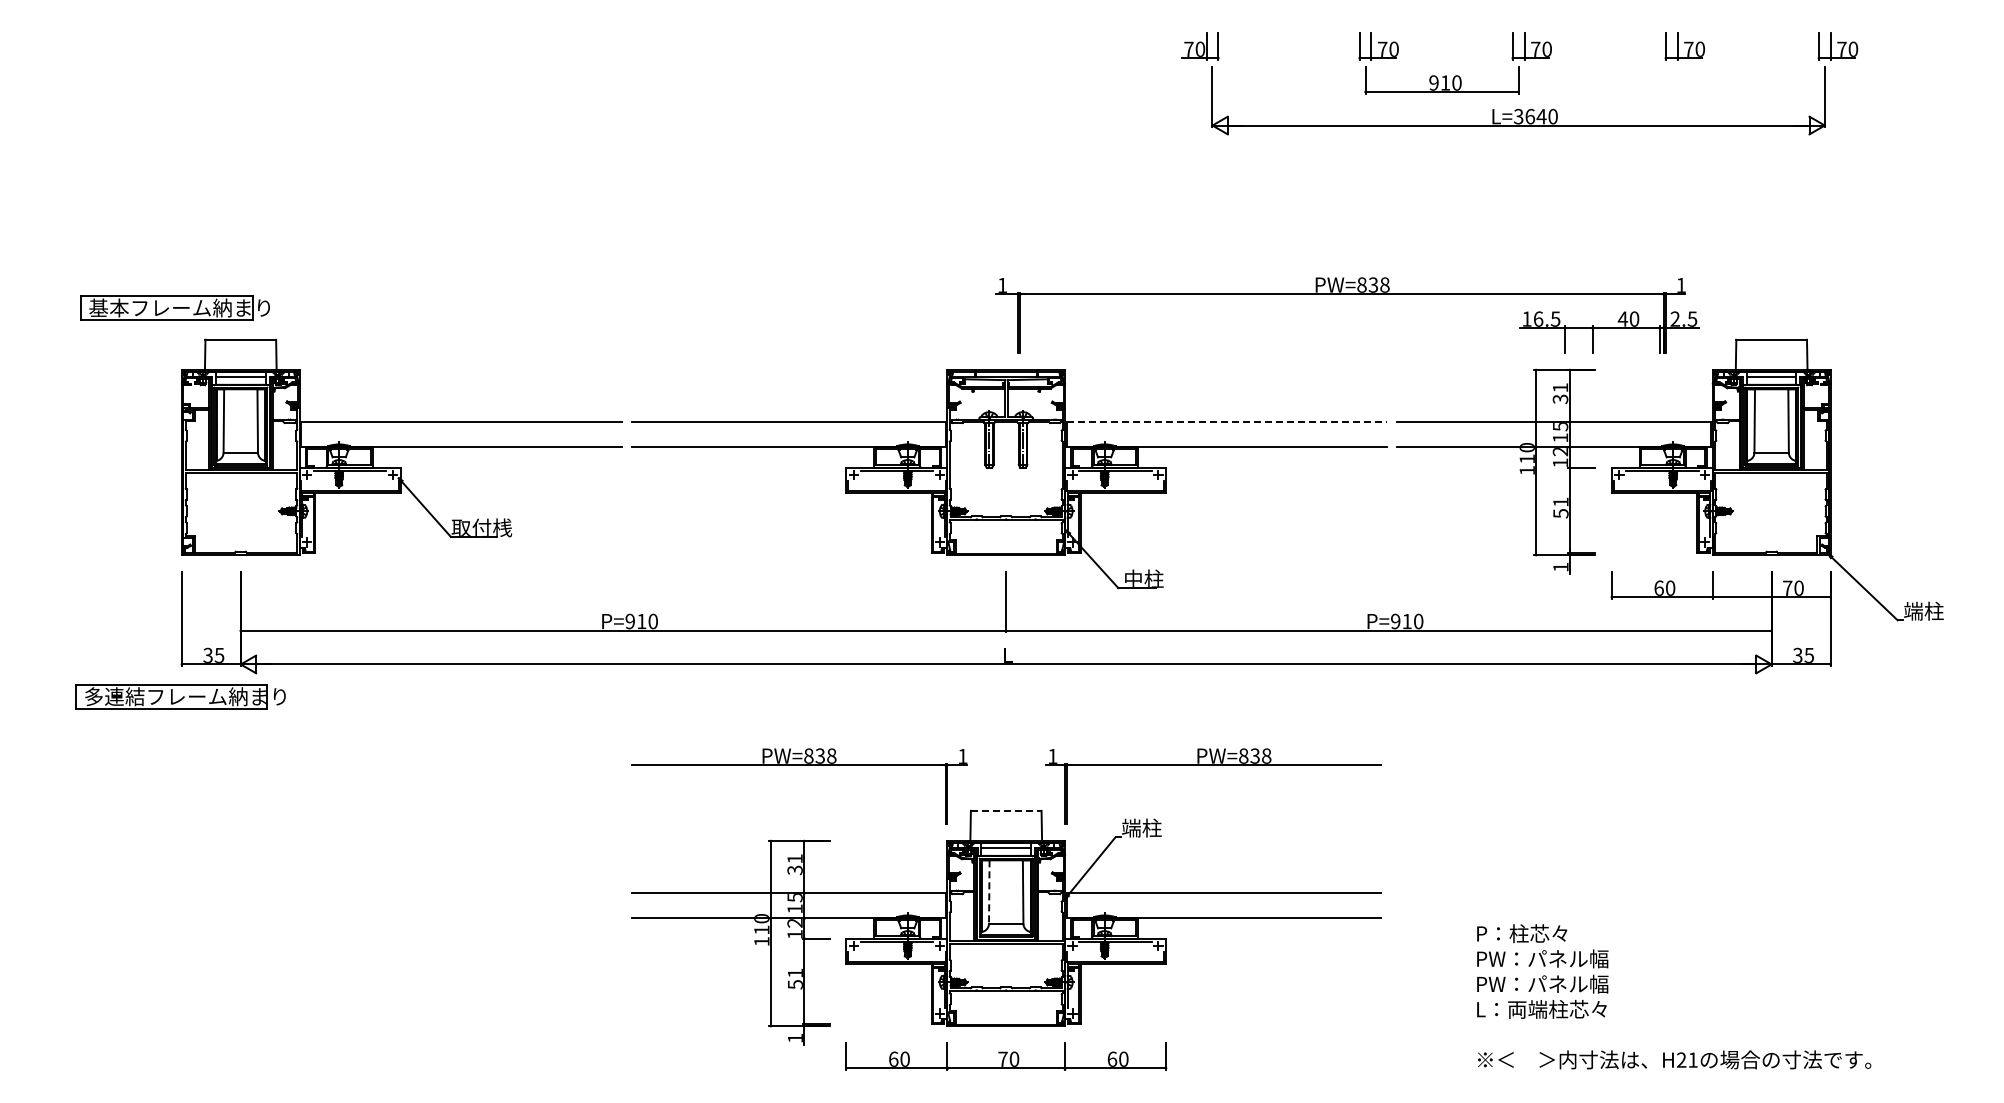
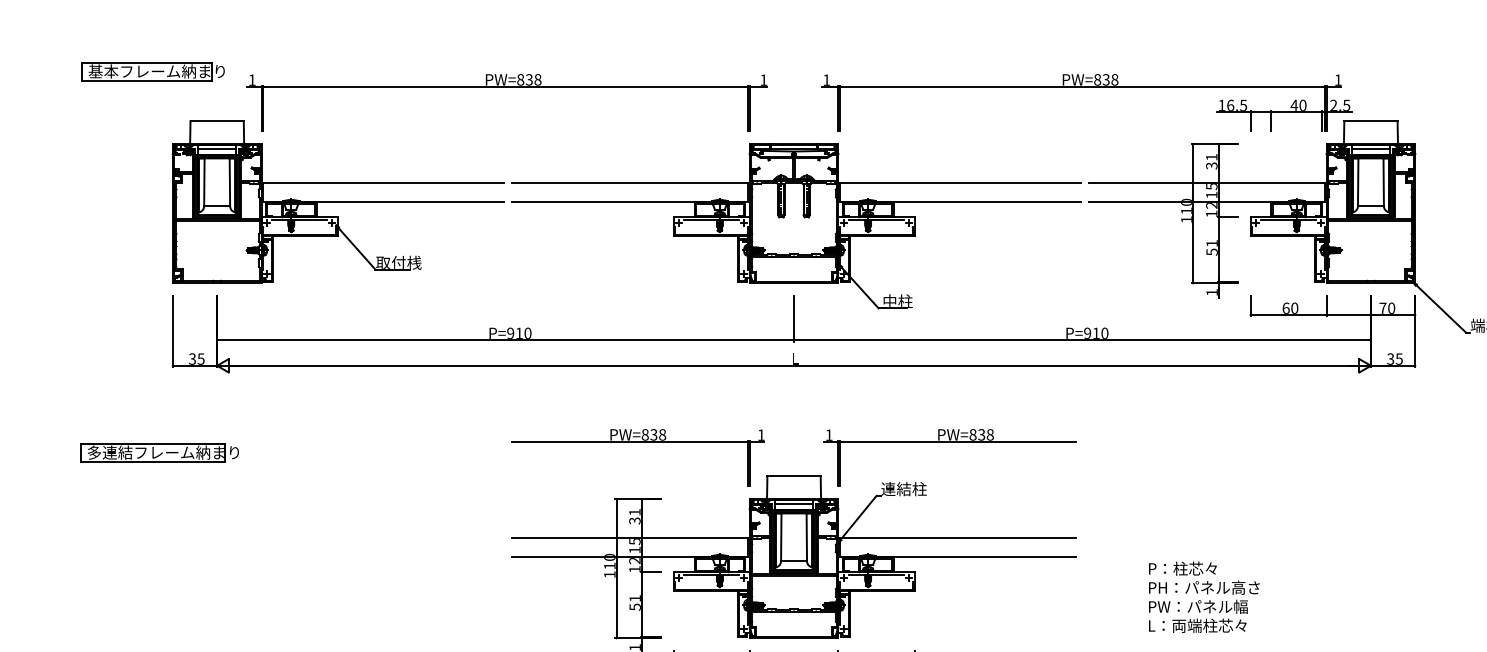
part: (625, 294) -> (507, 86), added
part: (1347, 294) -> (1086, 86), moved
part: (174, 307) -> (152, 71), moved
line: (1227, 422) -> (960, 183), dashed -> solid
part: (180, 696) -> (159, 452), moved
line: (1006, 810) -> (794, 475), dashed -> solid
text: (1152, 827) -> (904, 488), 端柱 -> 連結柱
line: (989, 892) -> (781, 537), dashed -> solid
text: (1556, 958) -> (1208, 587), PW：パネル幅 -> PH：パネル高さ

